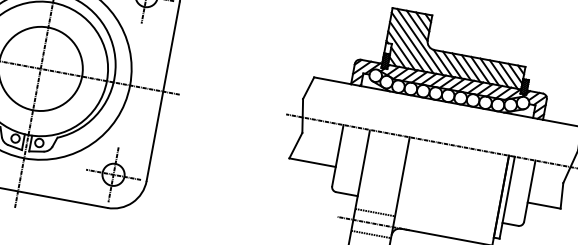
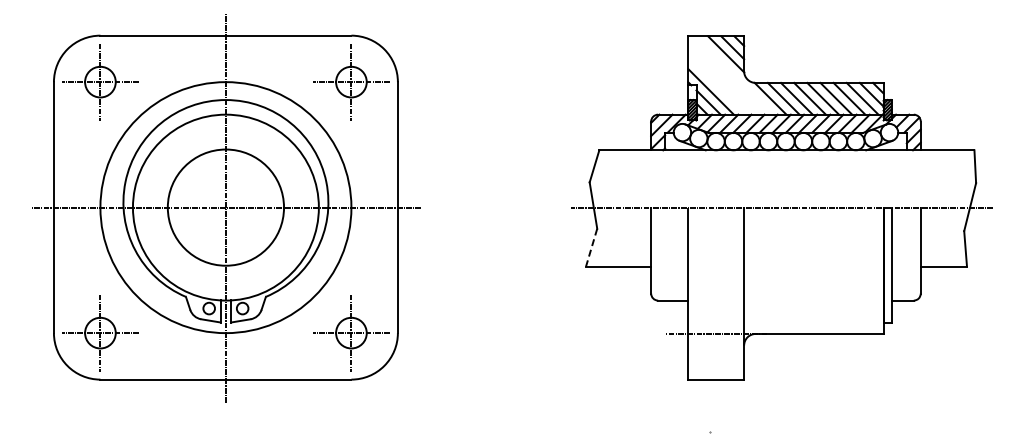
line: (420, 41) -> (734, 75), removed
line: (412, 42) -> (724, 78), removed
line: (406, 46) -> (717, 85), removed
line: (295, 145) -> (591, 247), solid -> dashed
line: (375, 212) -> (716, 318), removed
line: (371, 234) -> (716, 349), removed

